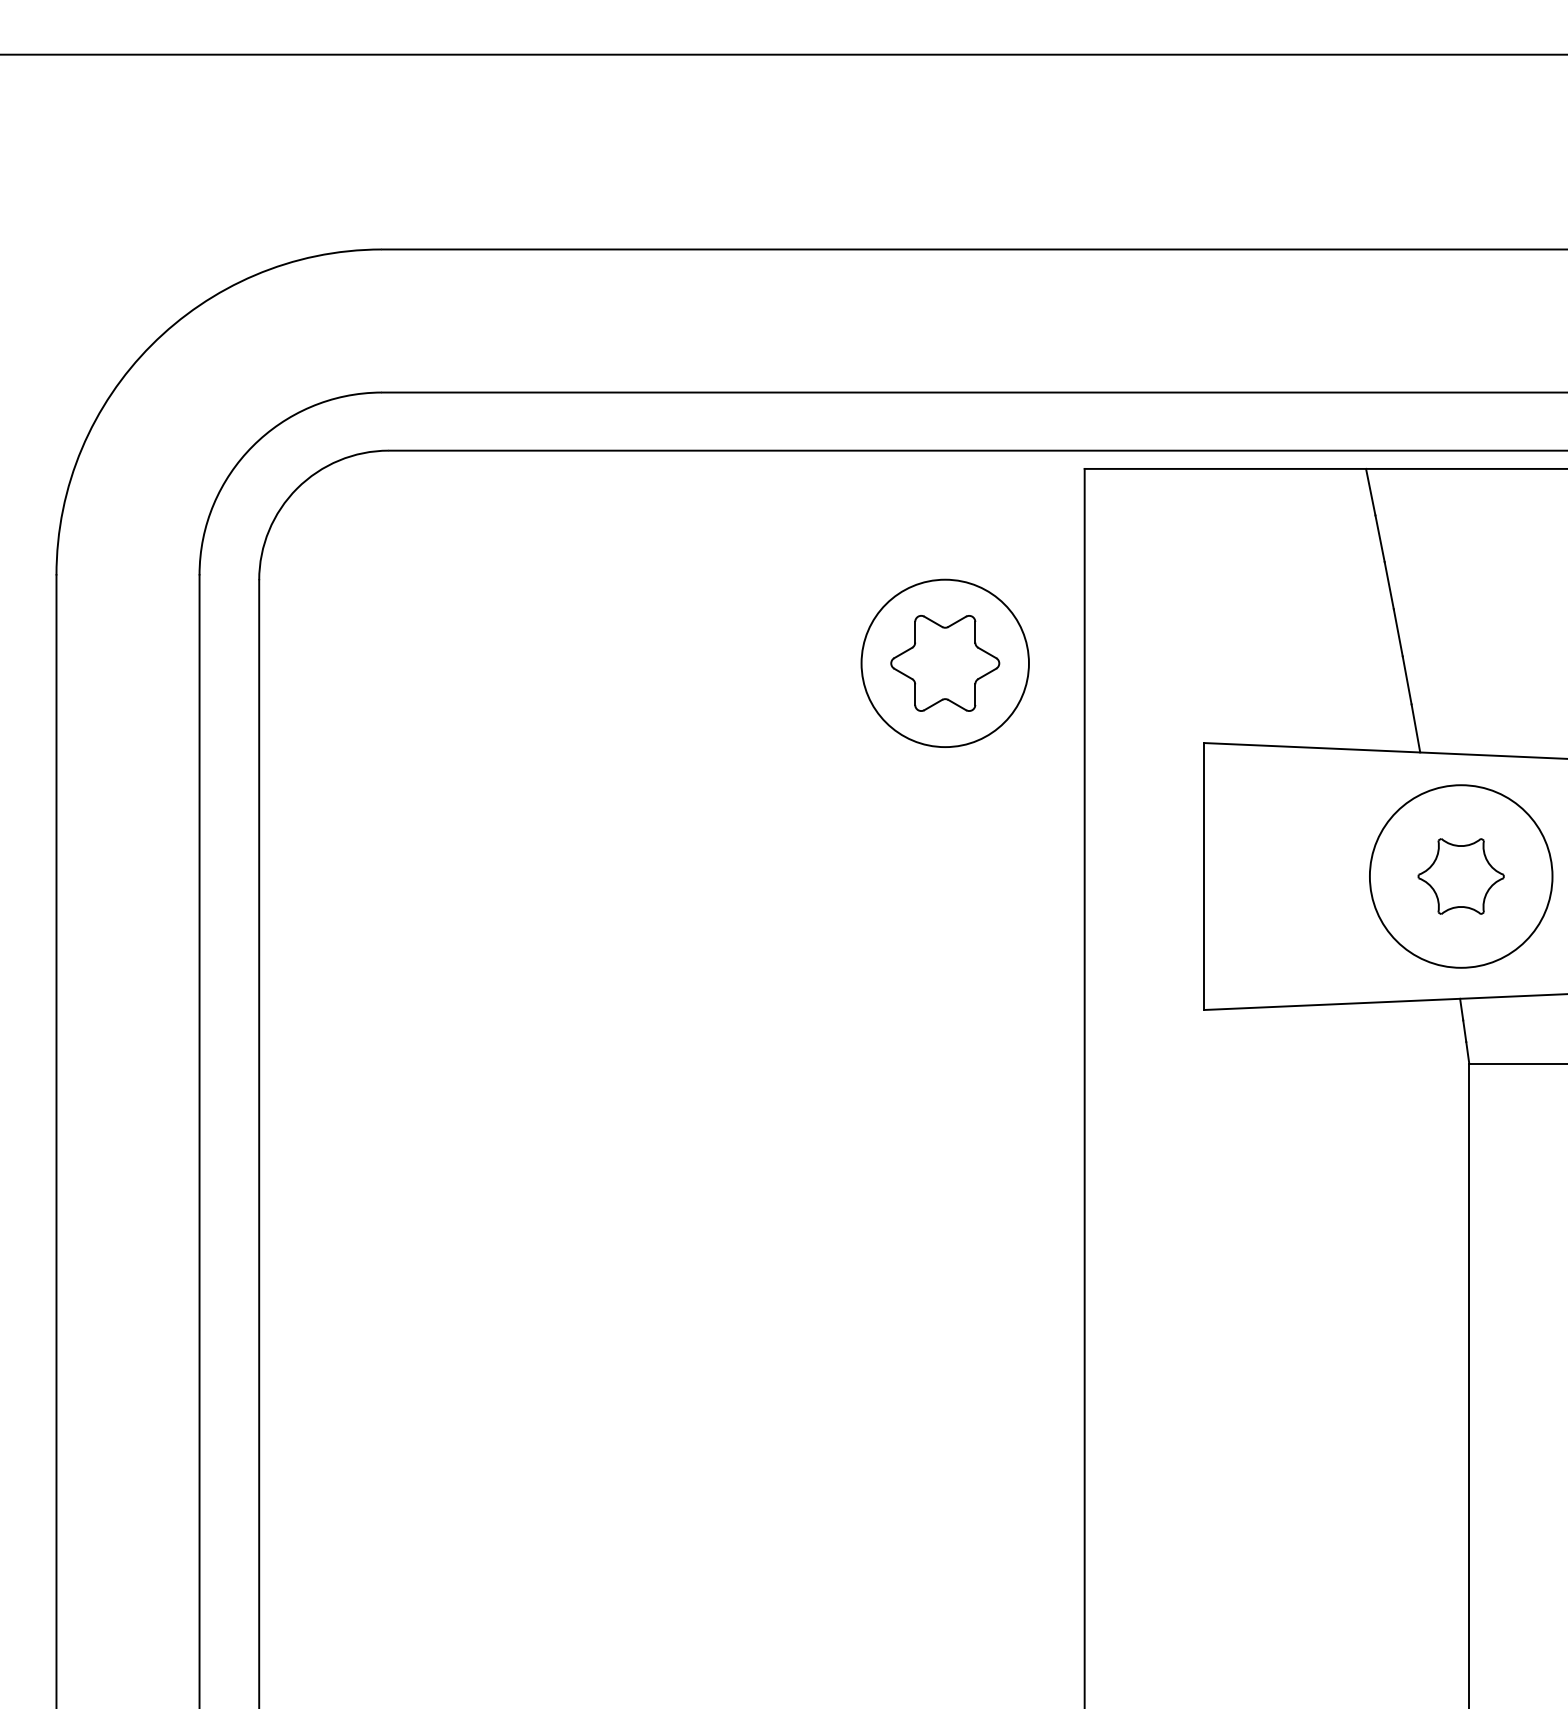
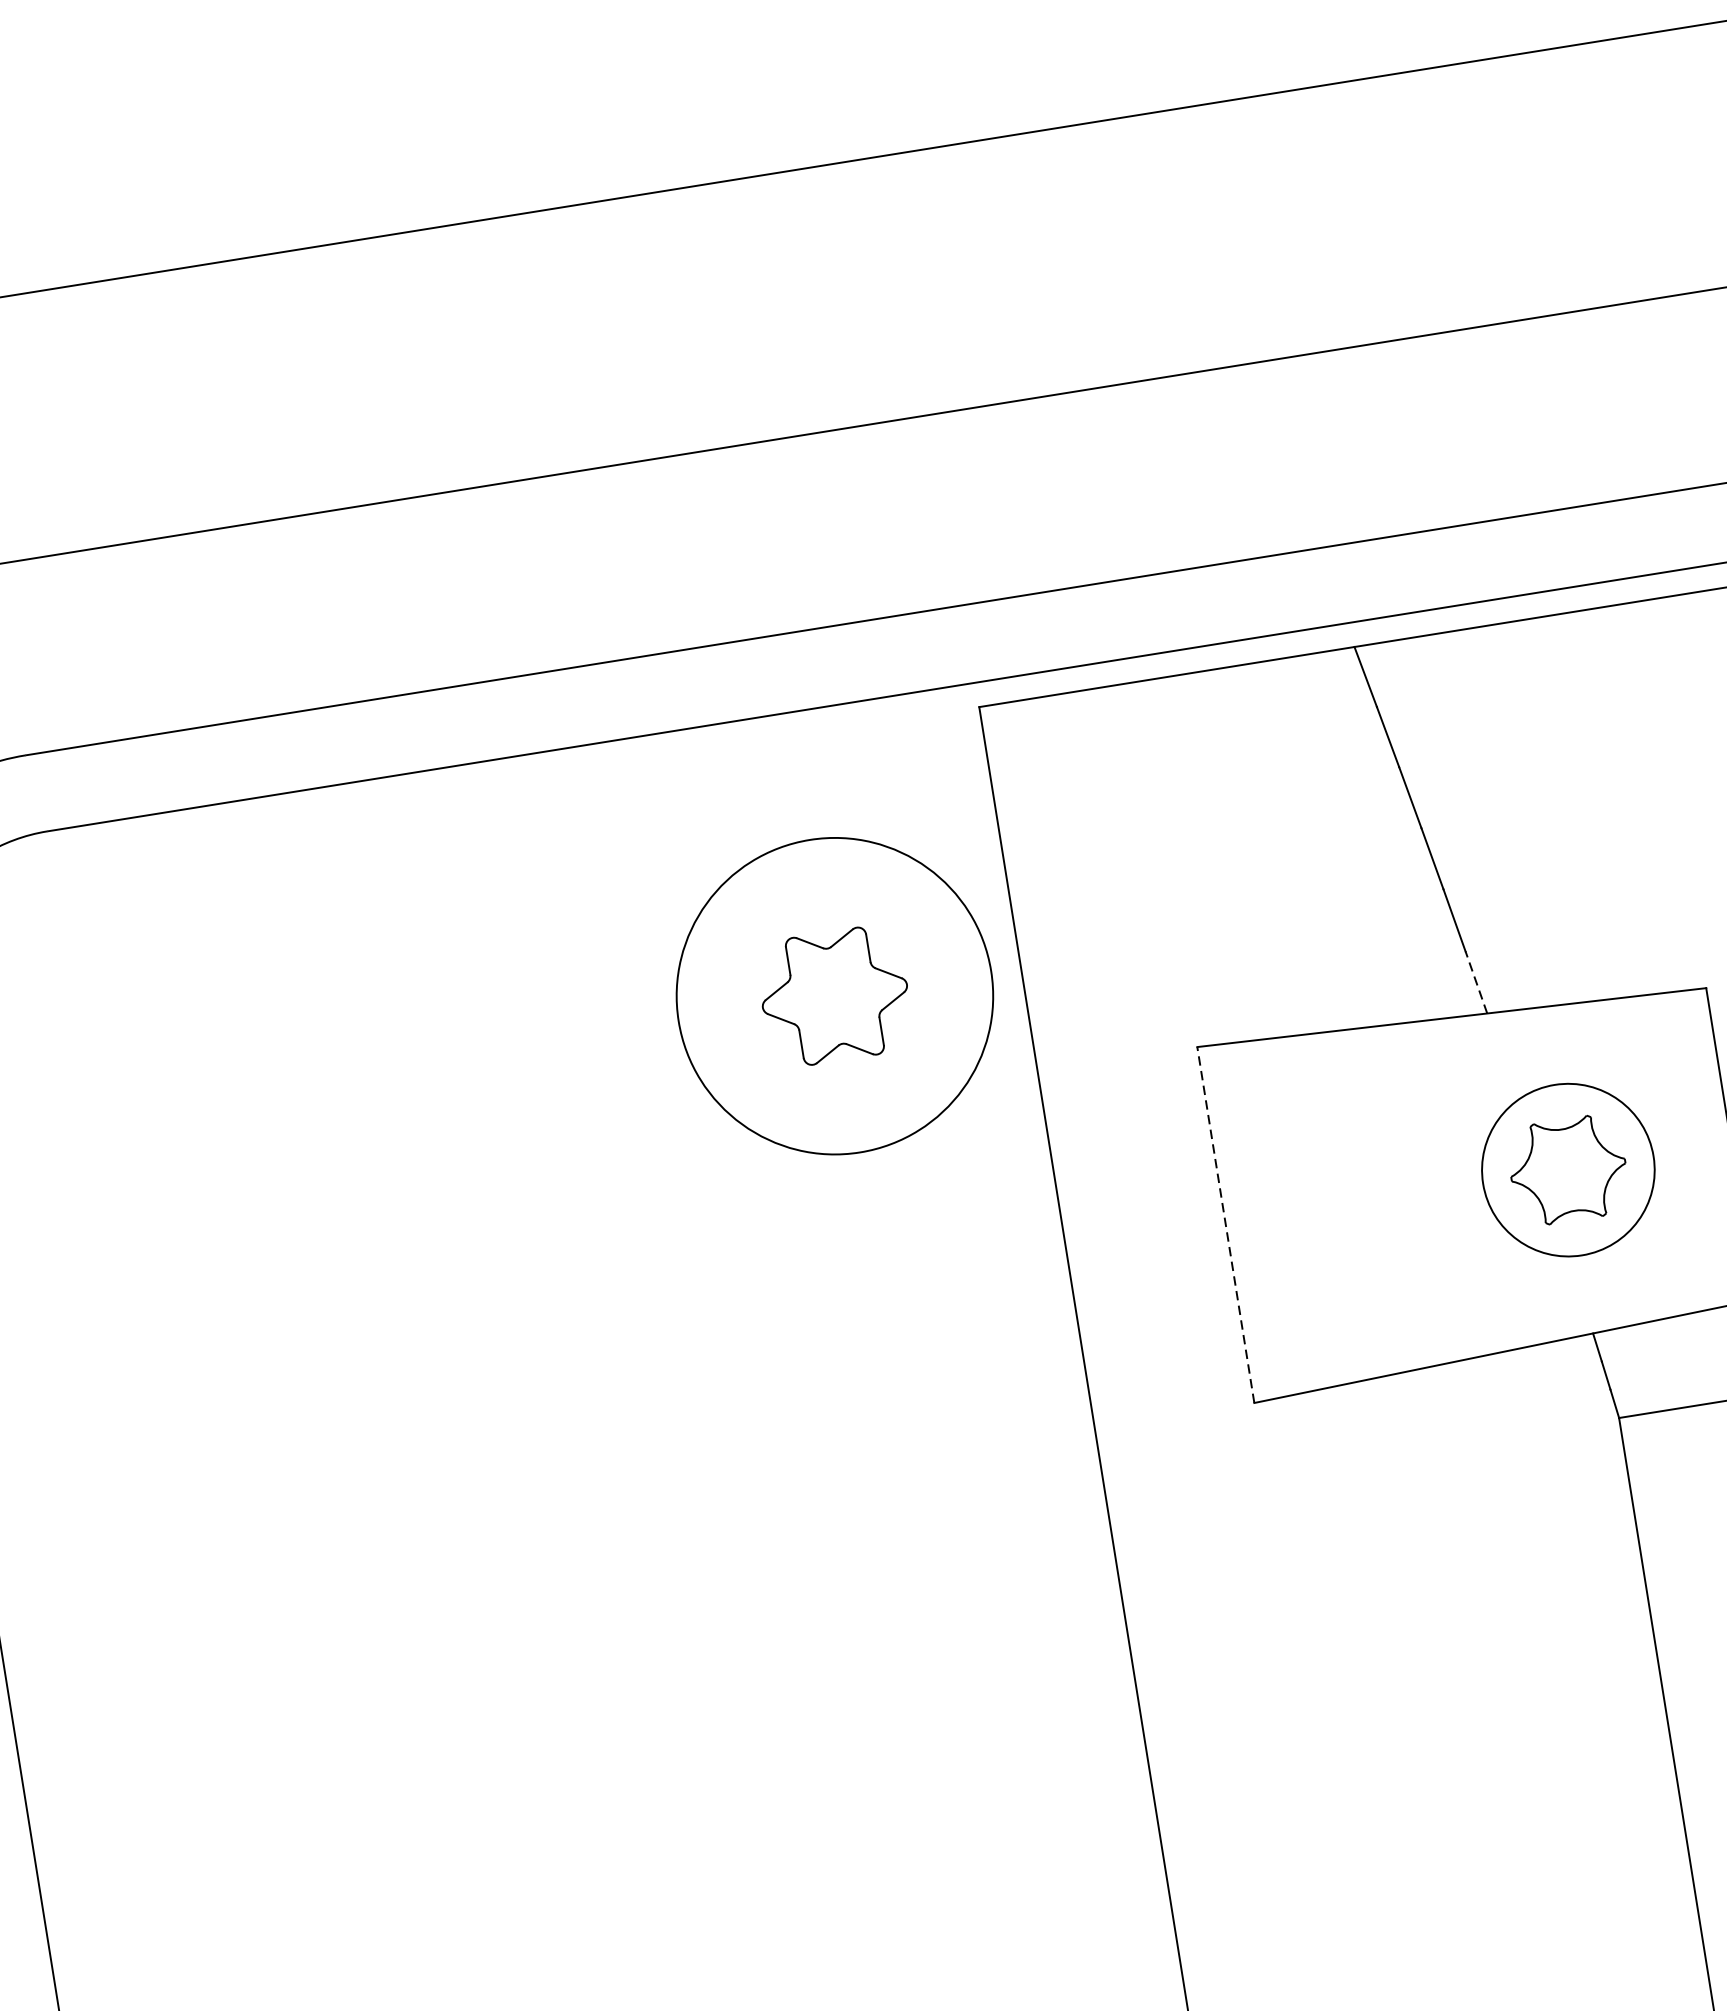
circle: (944, 663) -> (833, 996), size x1.4
line: (1415, 727) -> (1475, 981), solid -> dashed
line: (1204, 876) -> (1226, 1224), solid -> dashed
circle: (1460, 876) -> (1567, 1170), size x0.7

